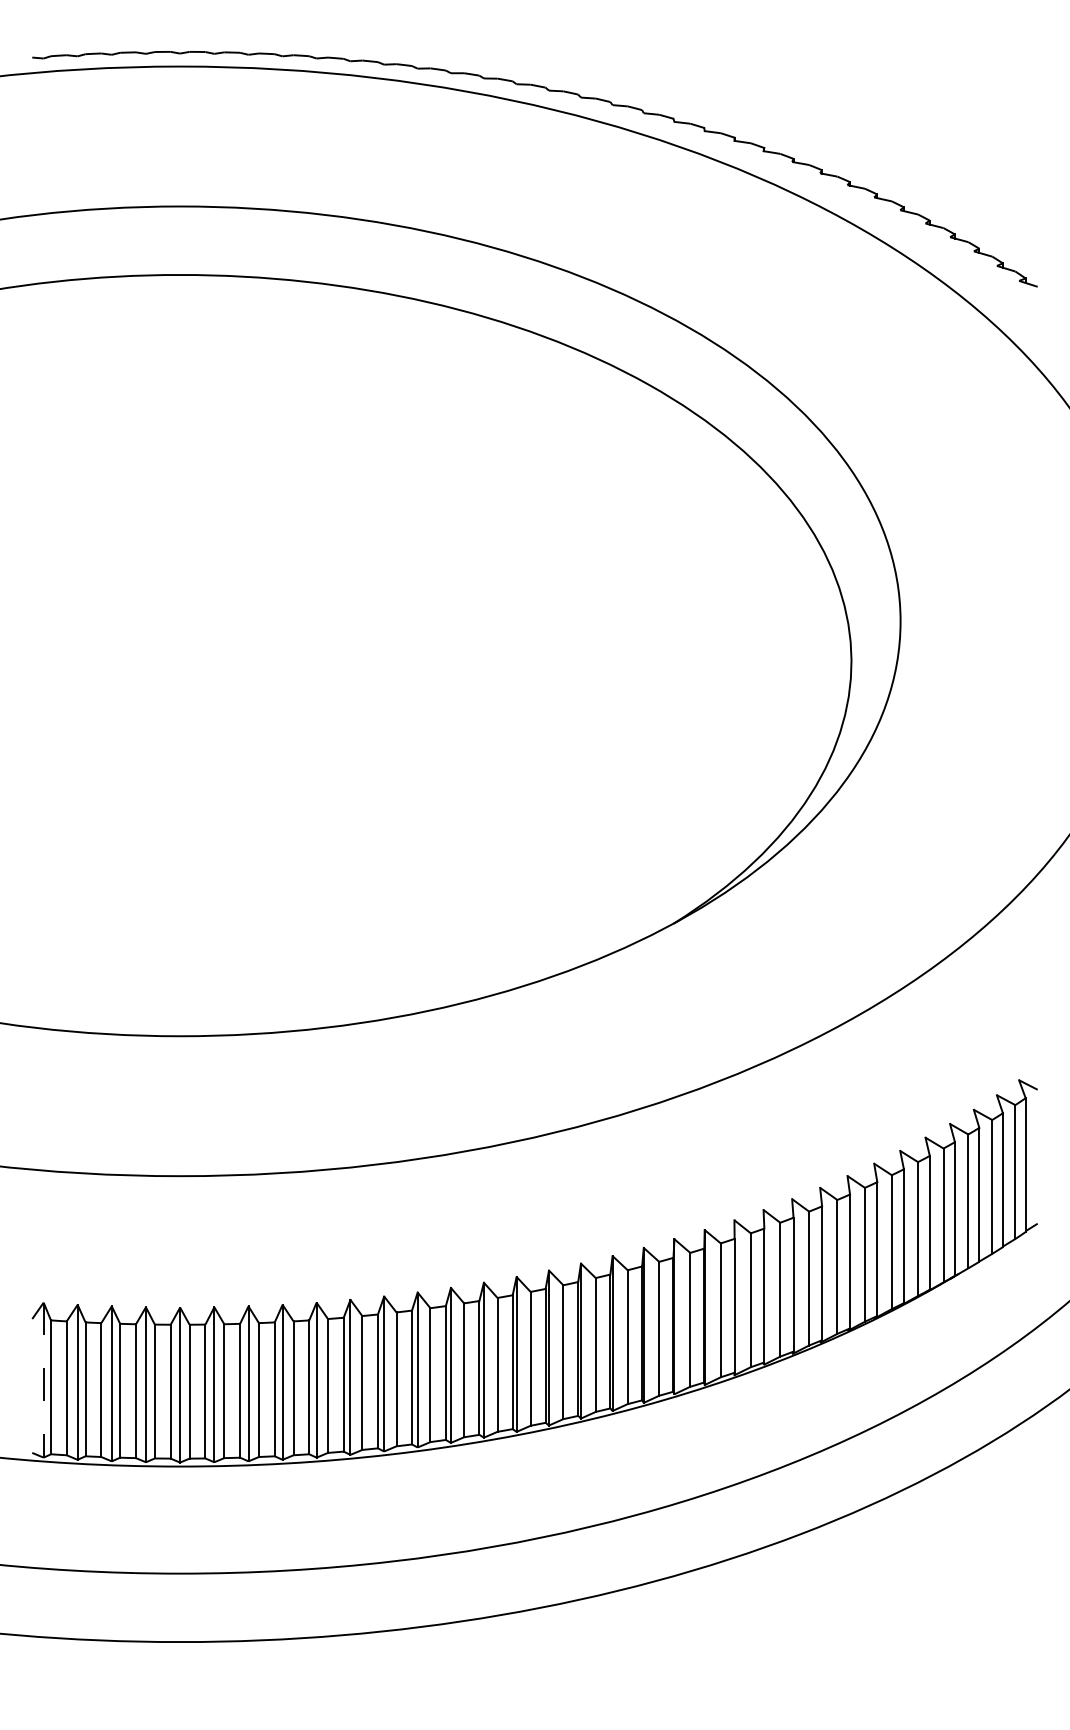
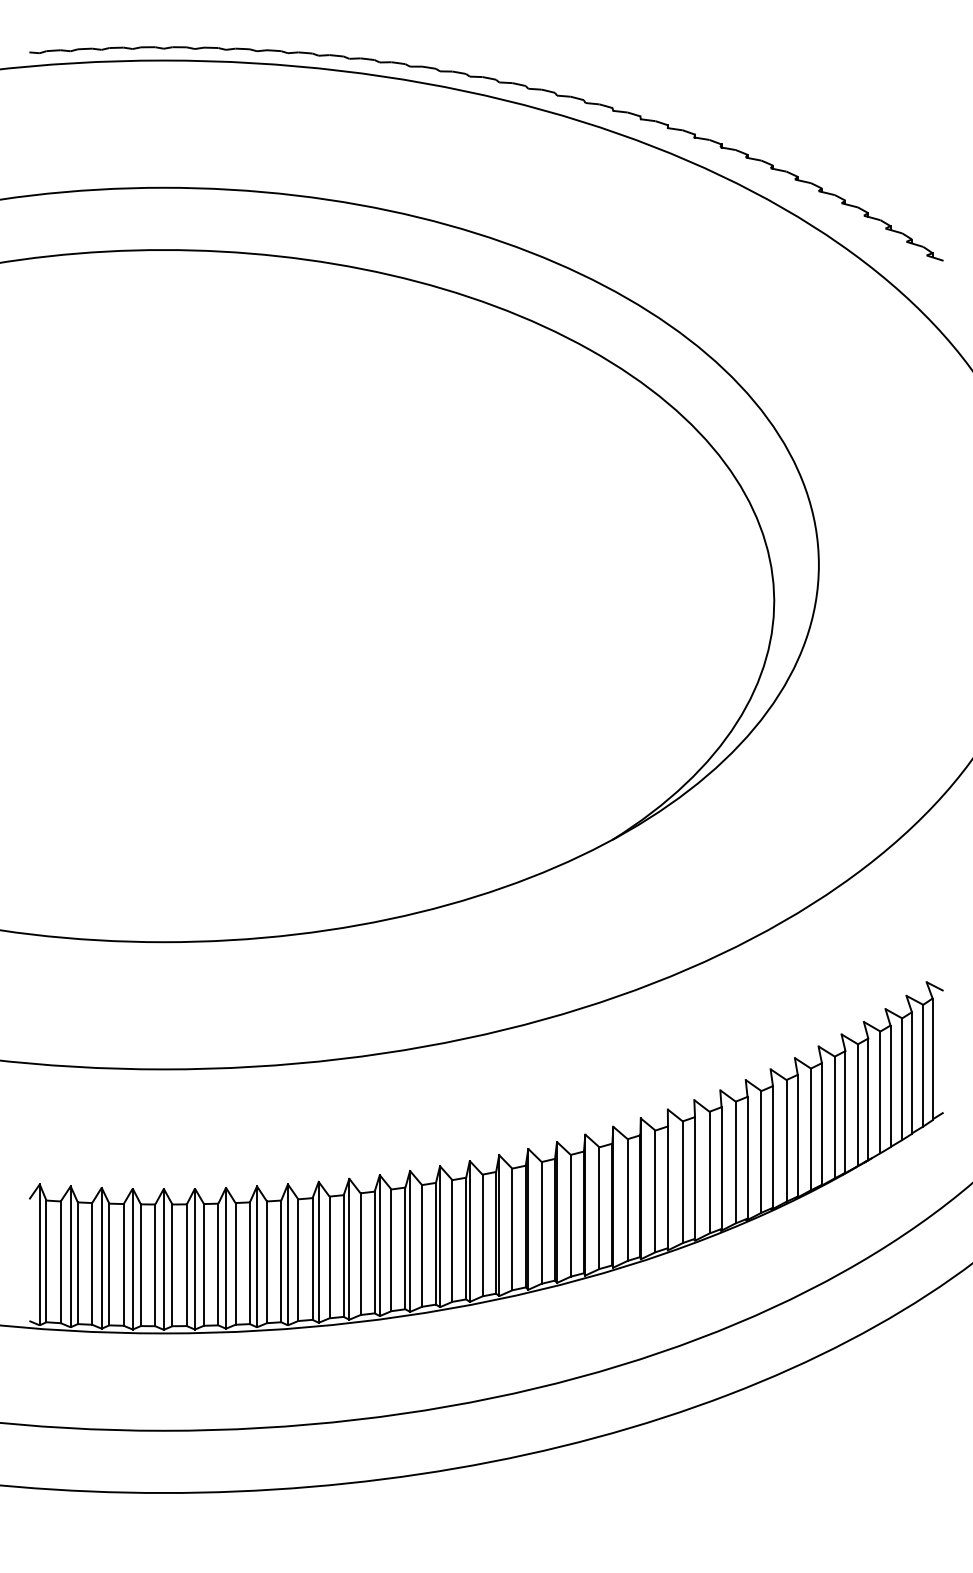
line: (43, 1380) -> (39, 1255), dashed -> solid

